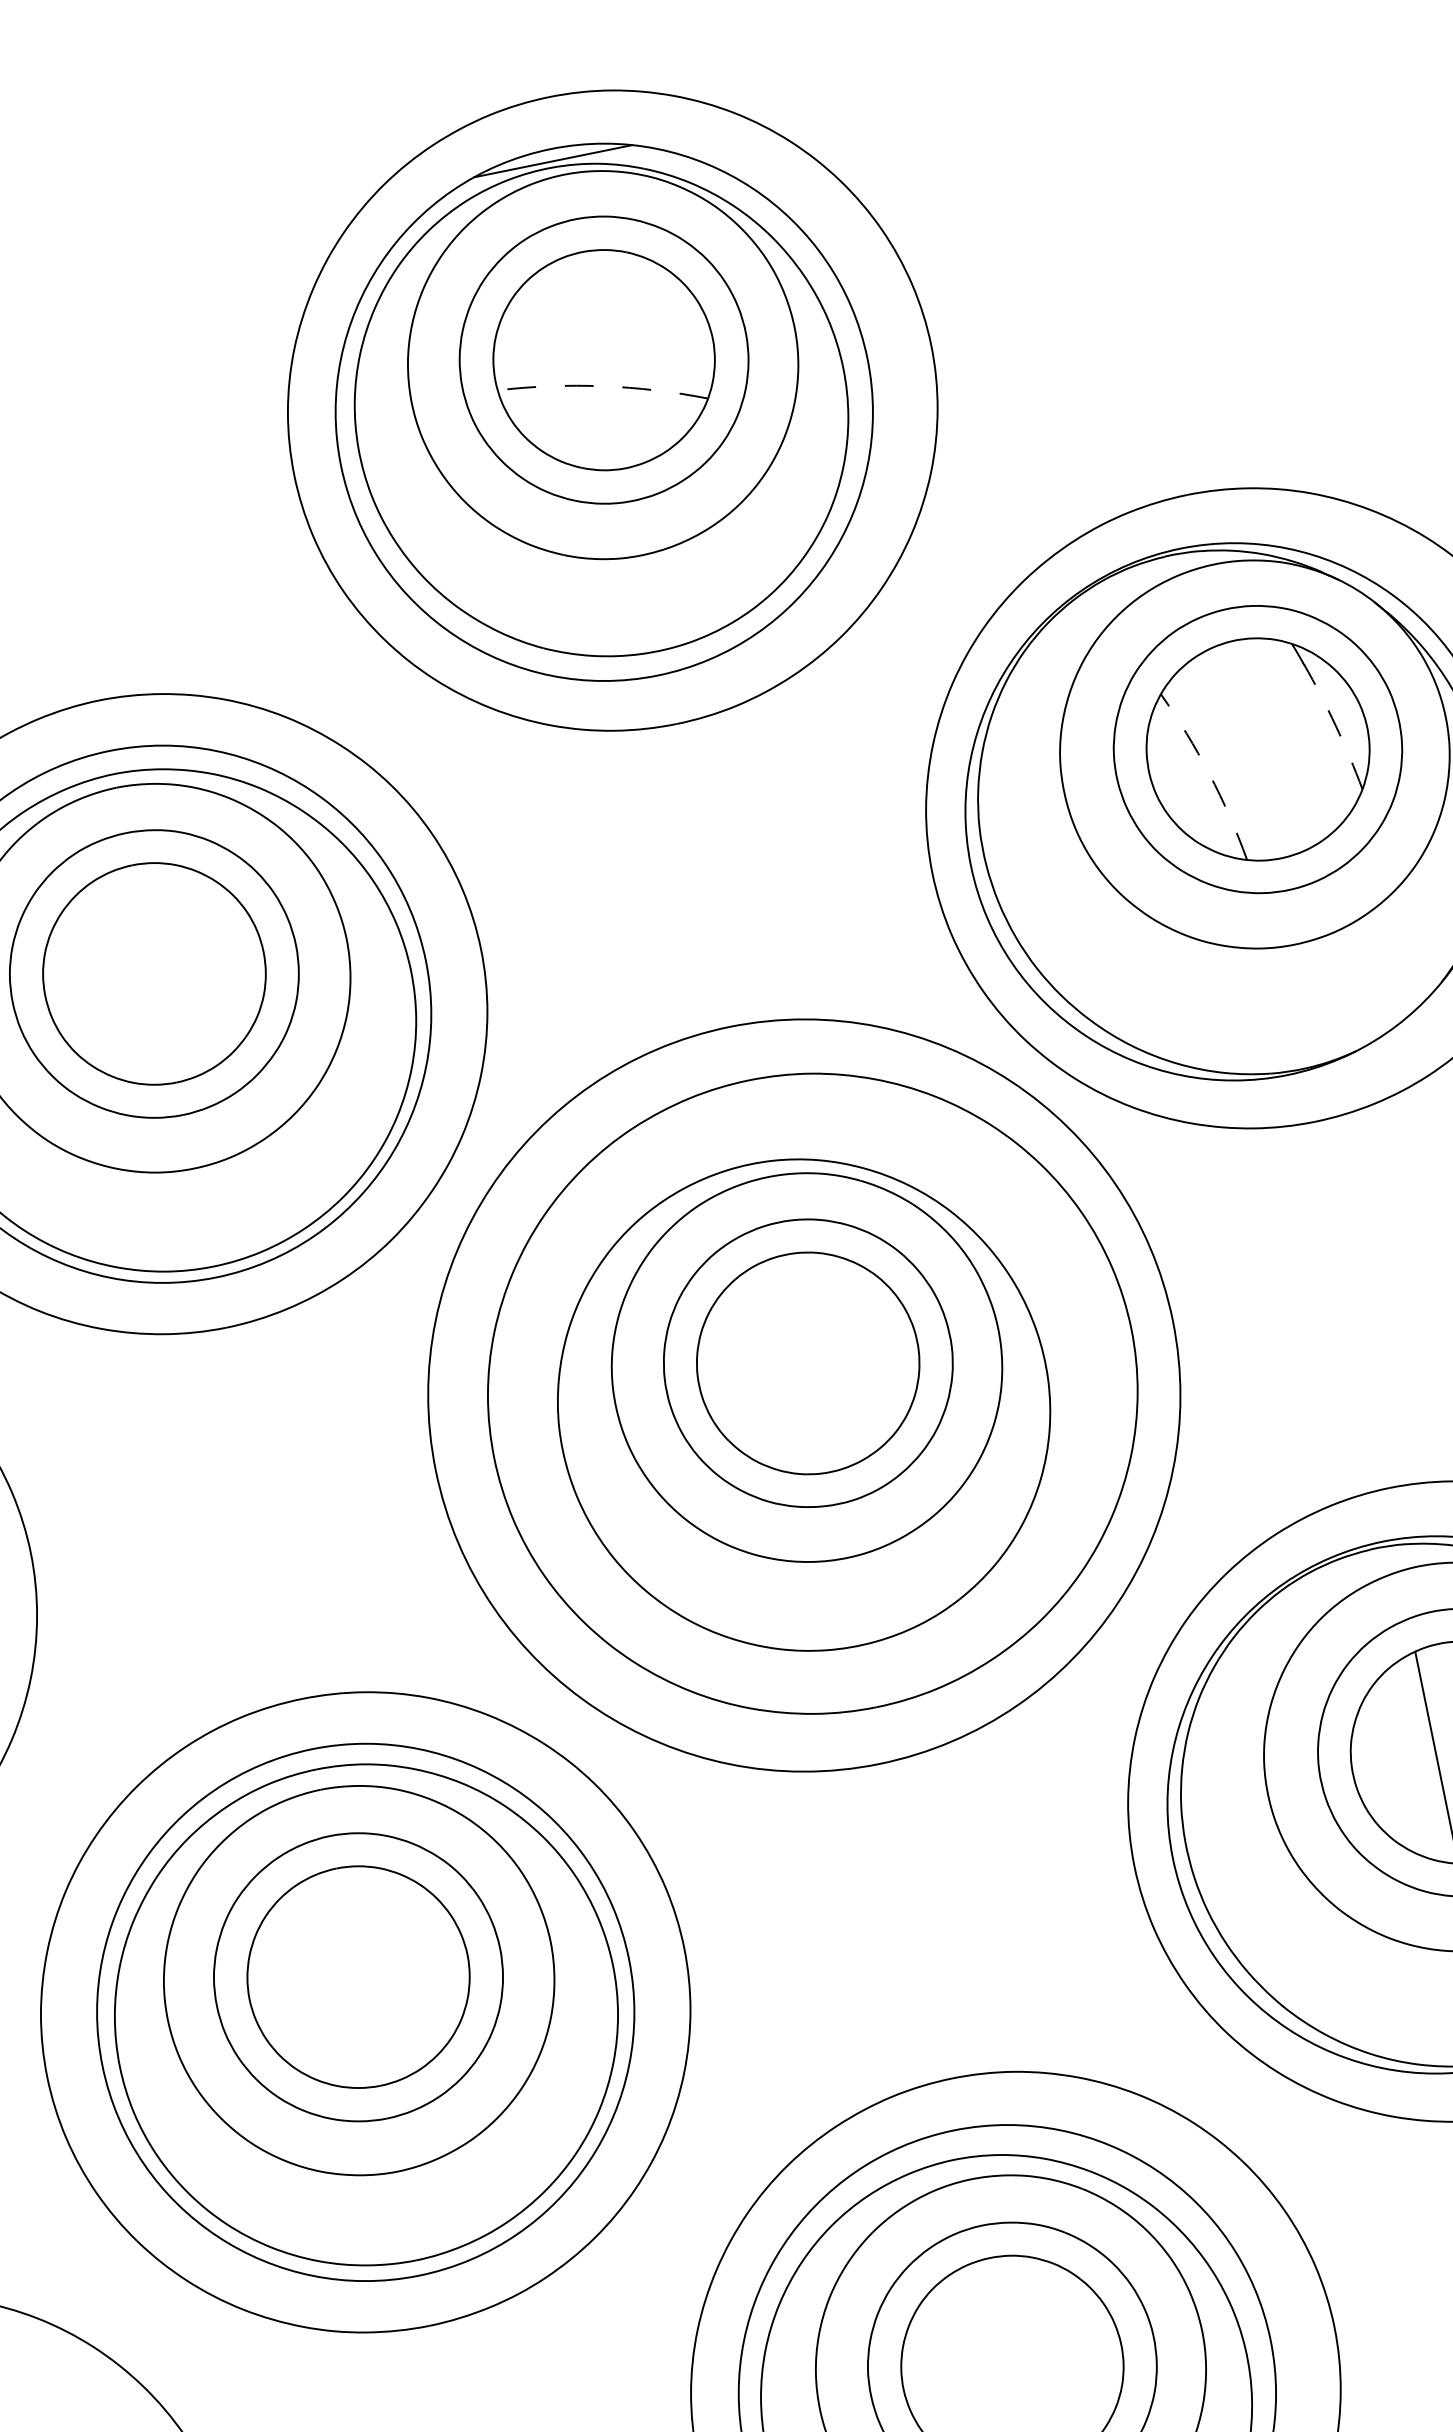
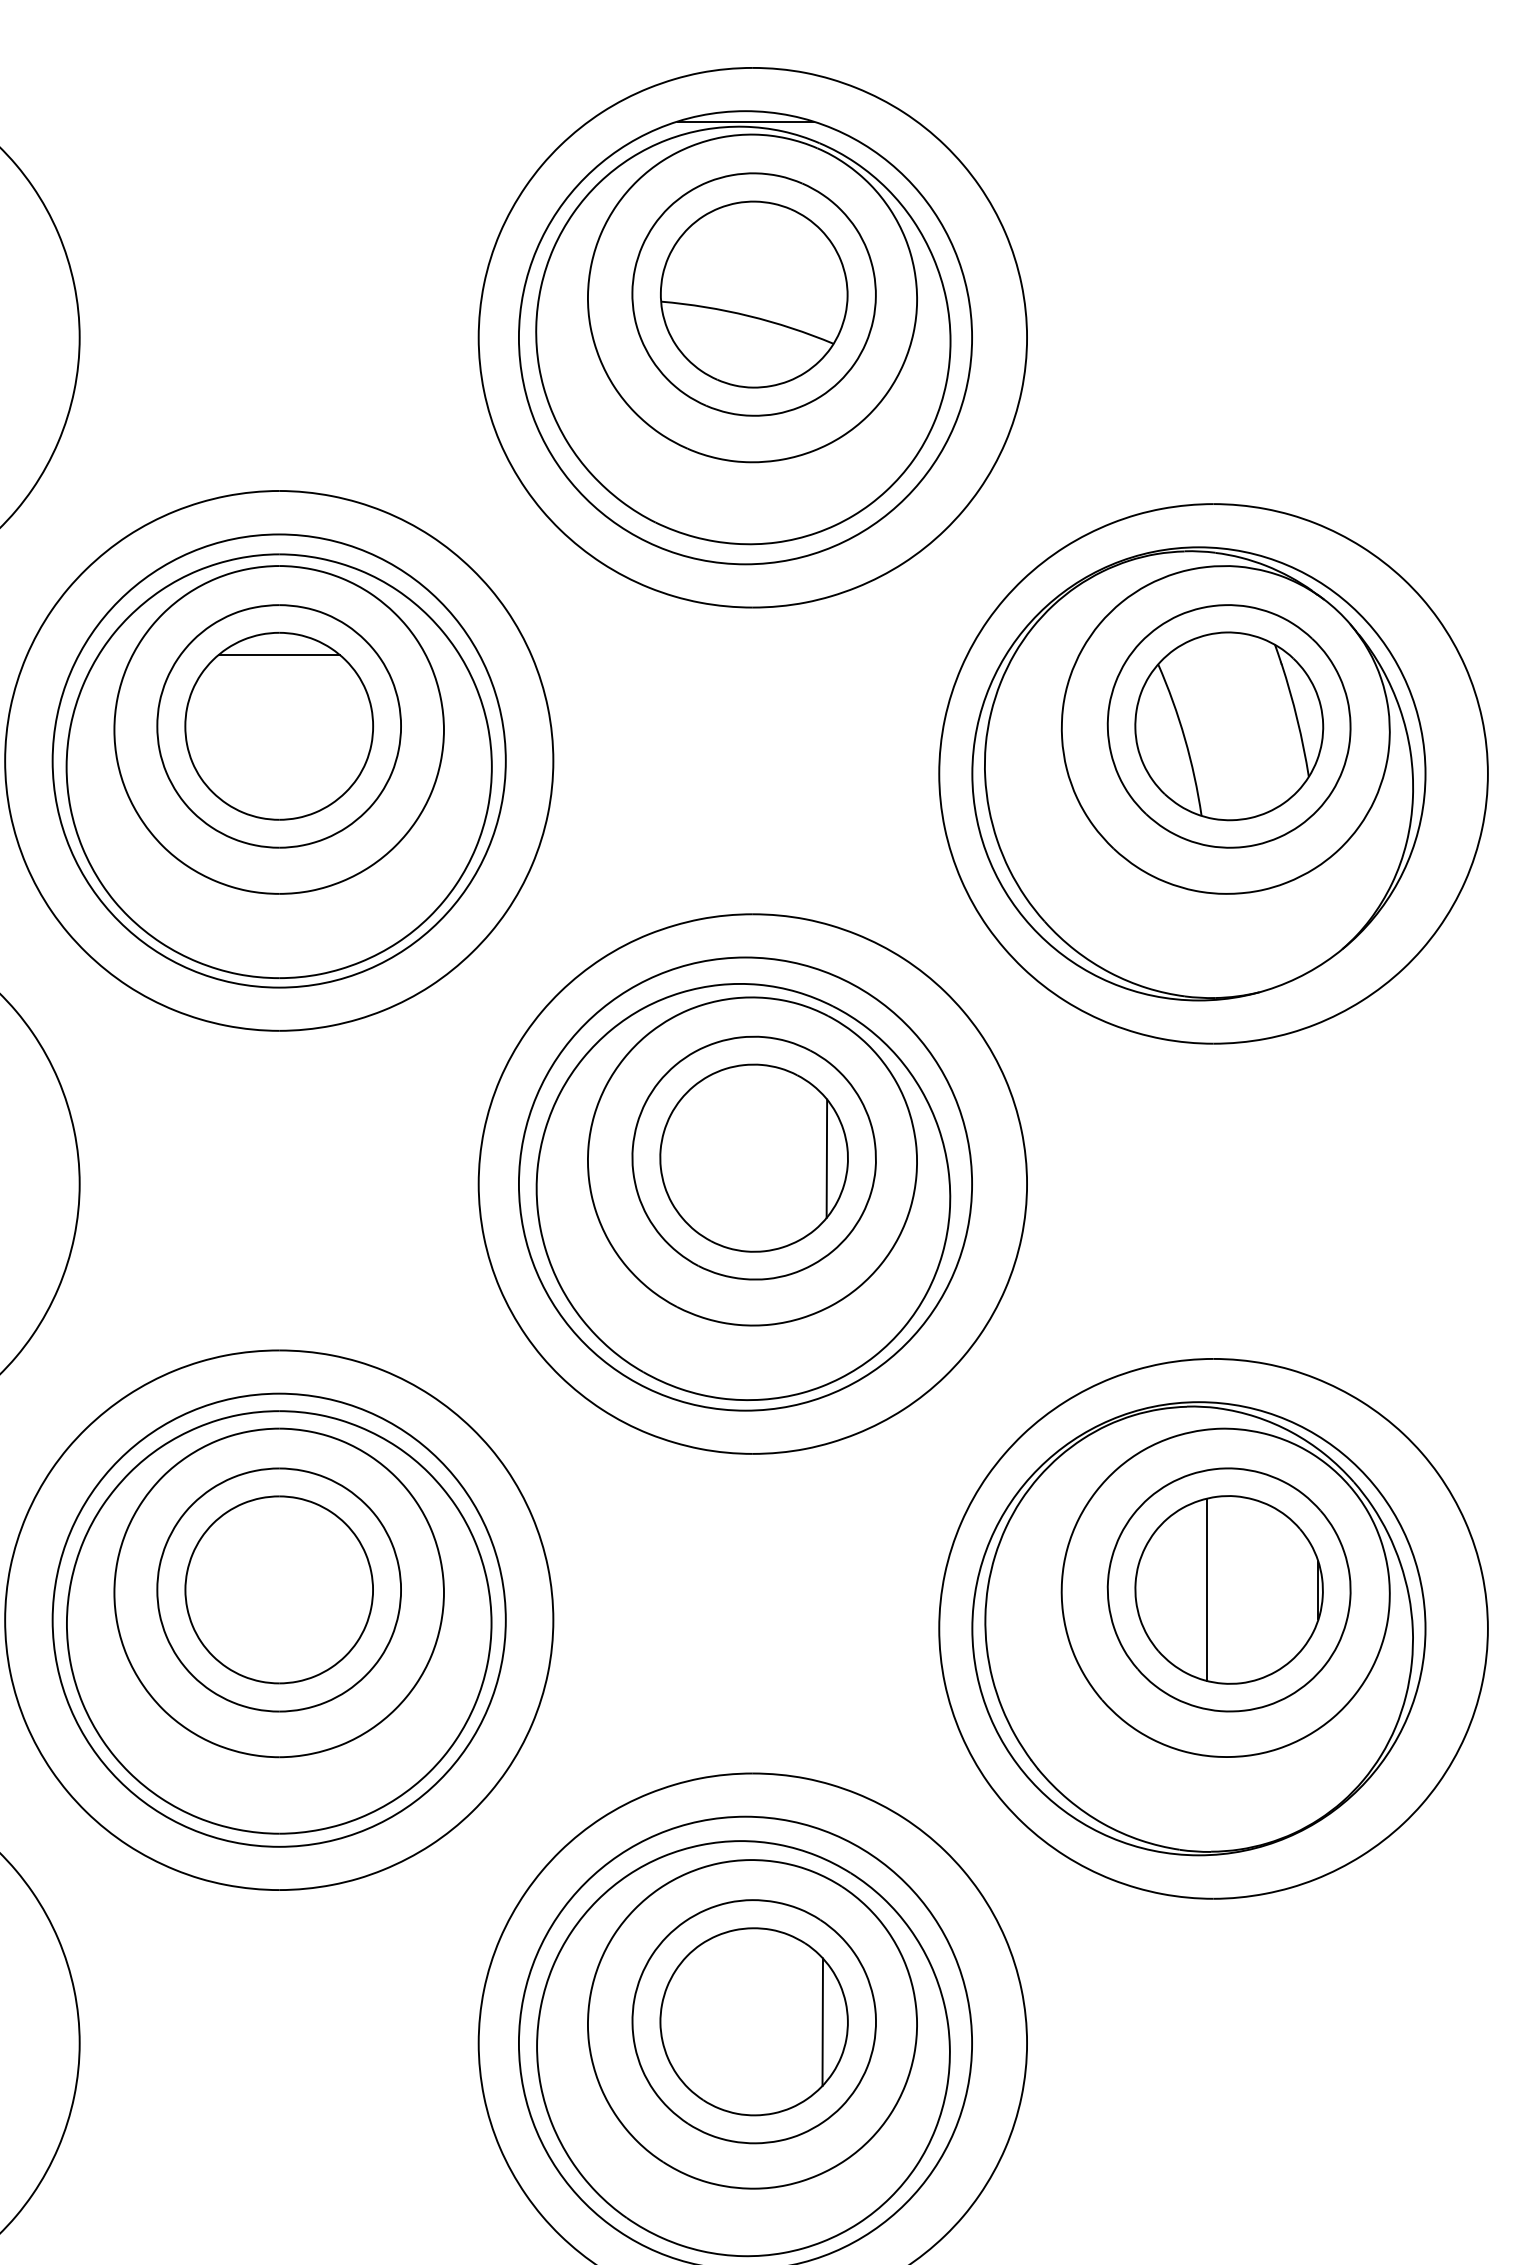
arc: (602, 386) -> (748, 316), dashed -> solid
arc: (1335, 725) -> (1297, 719), dashed -> solid
arc: (1208, 774) -> (1184, 738), dashed -> solid
line: (136, 890) -> (278, 654), added
line: (892, 1346) -> (826, 1158), added
circle: (804, 1394) -> (745, 1183), size x0.71
line: (1091, 2351) -> (822, 2022), added

